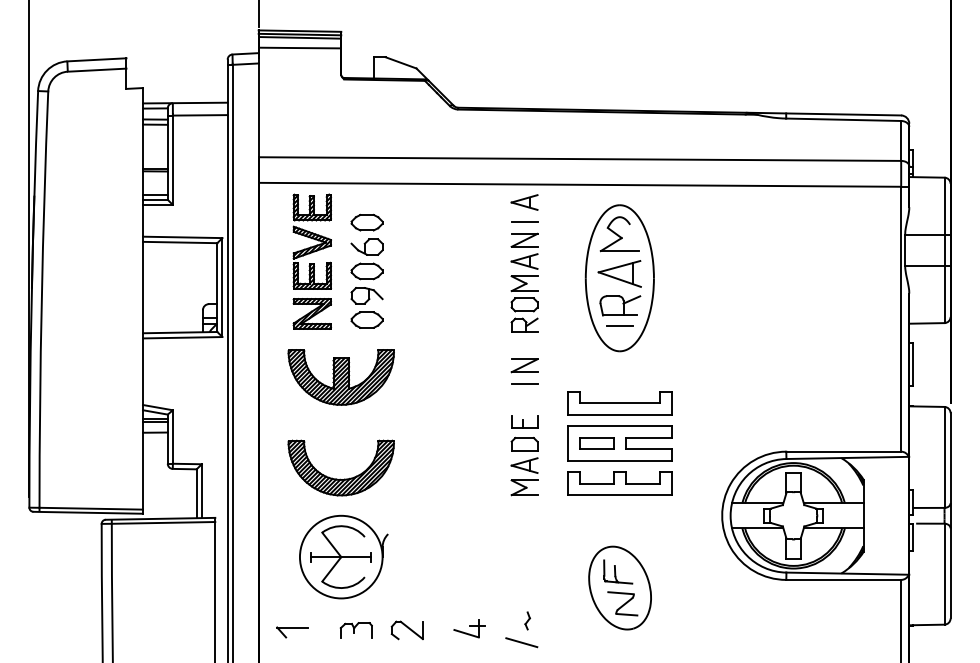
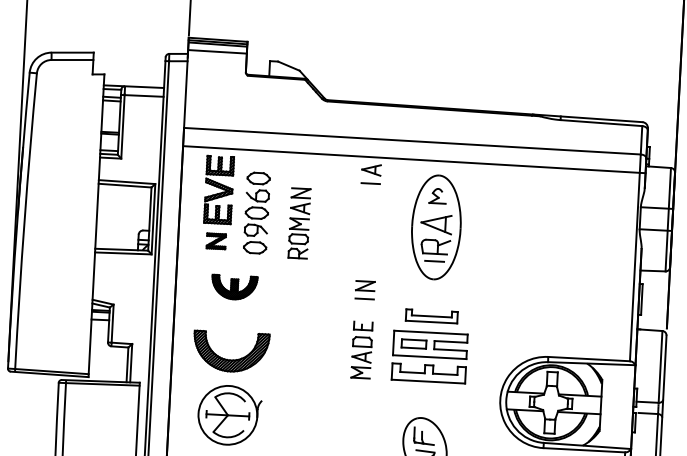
part: (619, 234) -> (437, 196), size x0.6
part: (524, 282) -> (299, 223), moved
part: (311, 313) -> (215, 241), size x0.7
part: (340, 377) -> (234, 287), size x0.6
part: (619, 403) -> (431, 316), size x0.7

